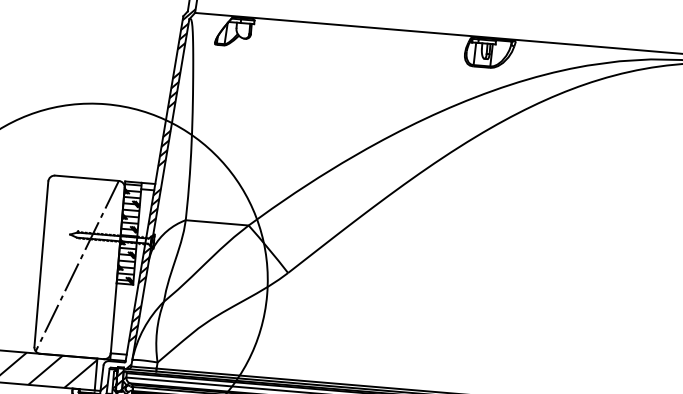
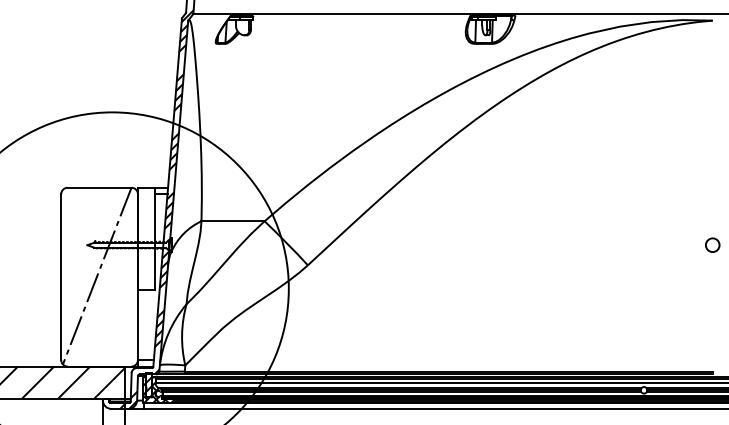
hatch: (128, 233) -> (145, 239), removed

